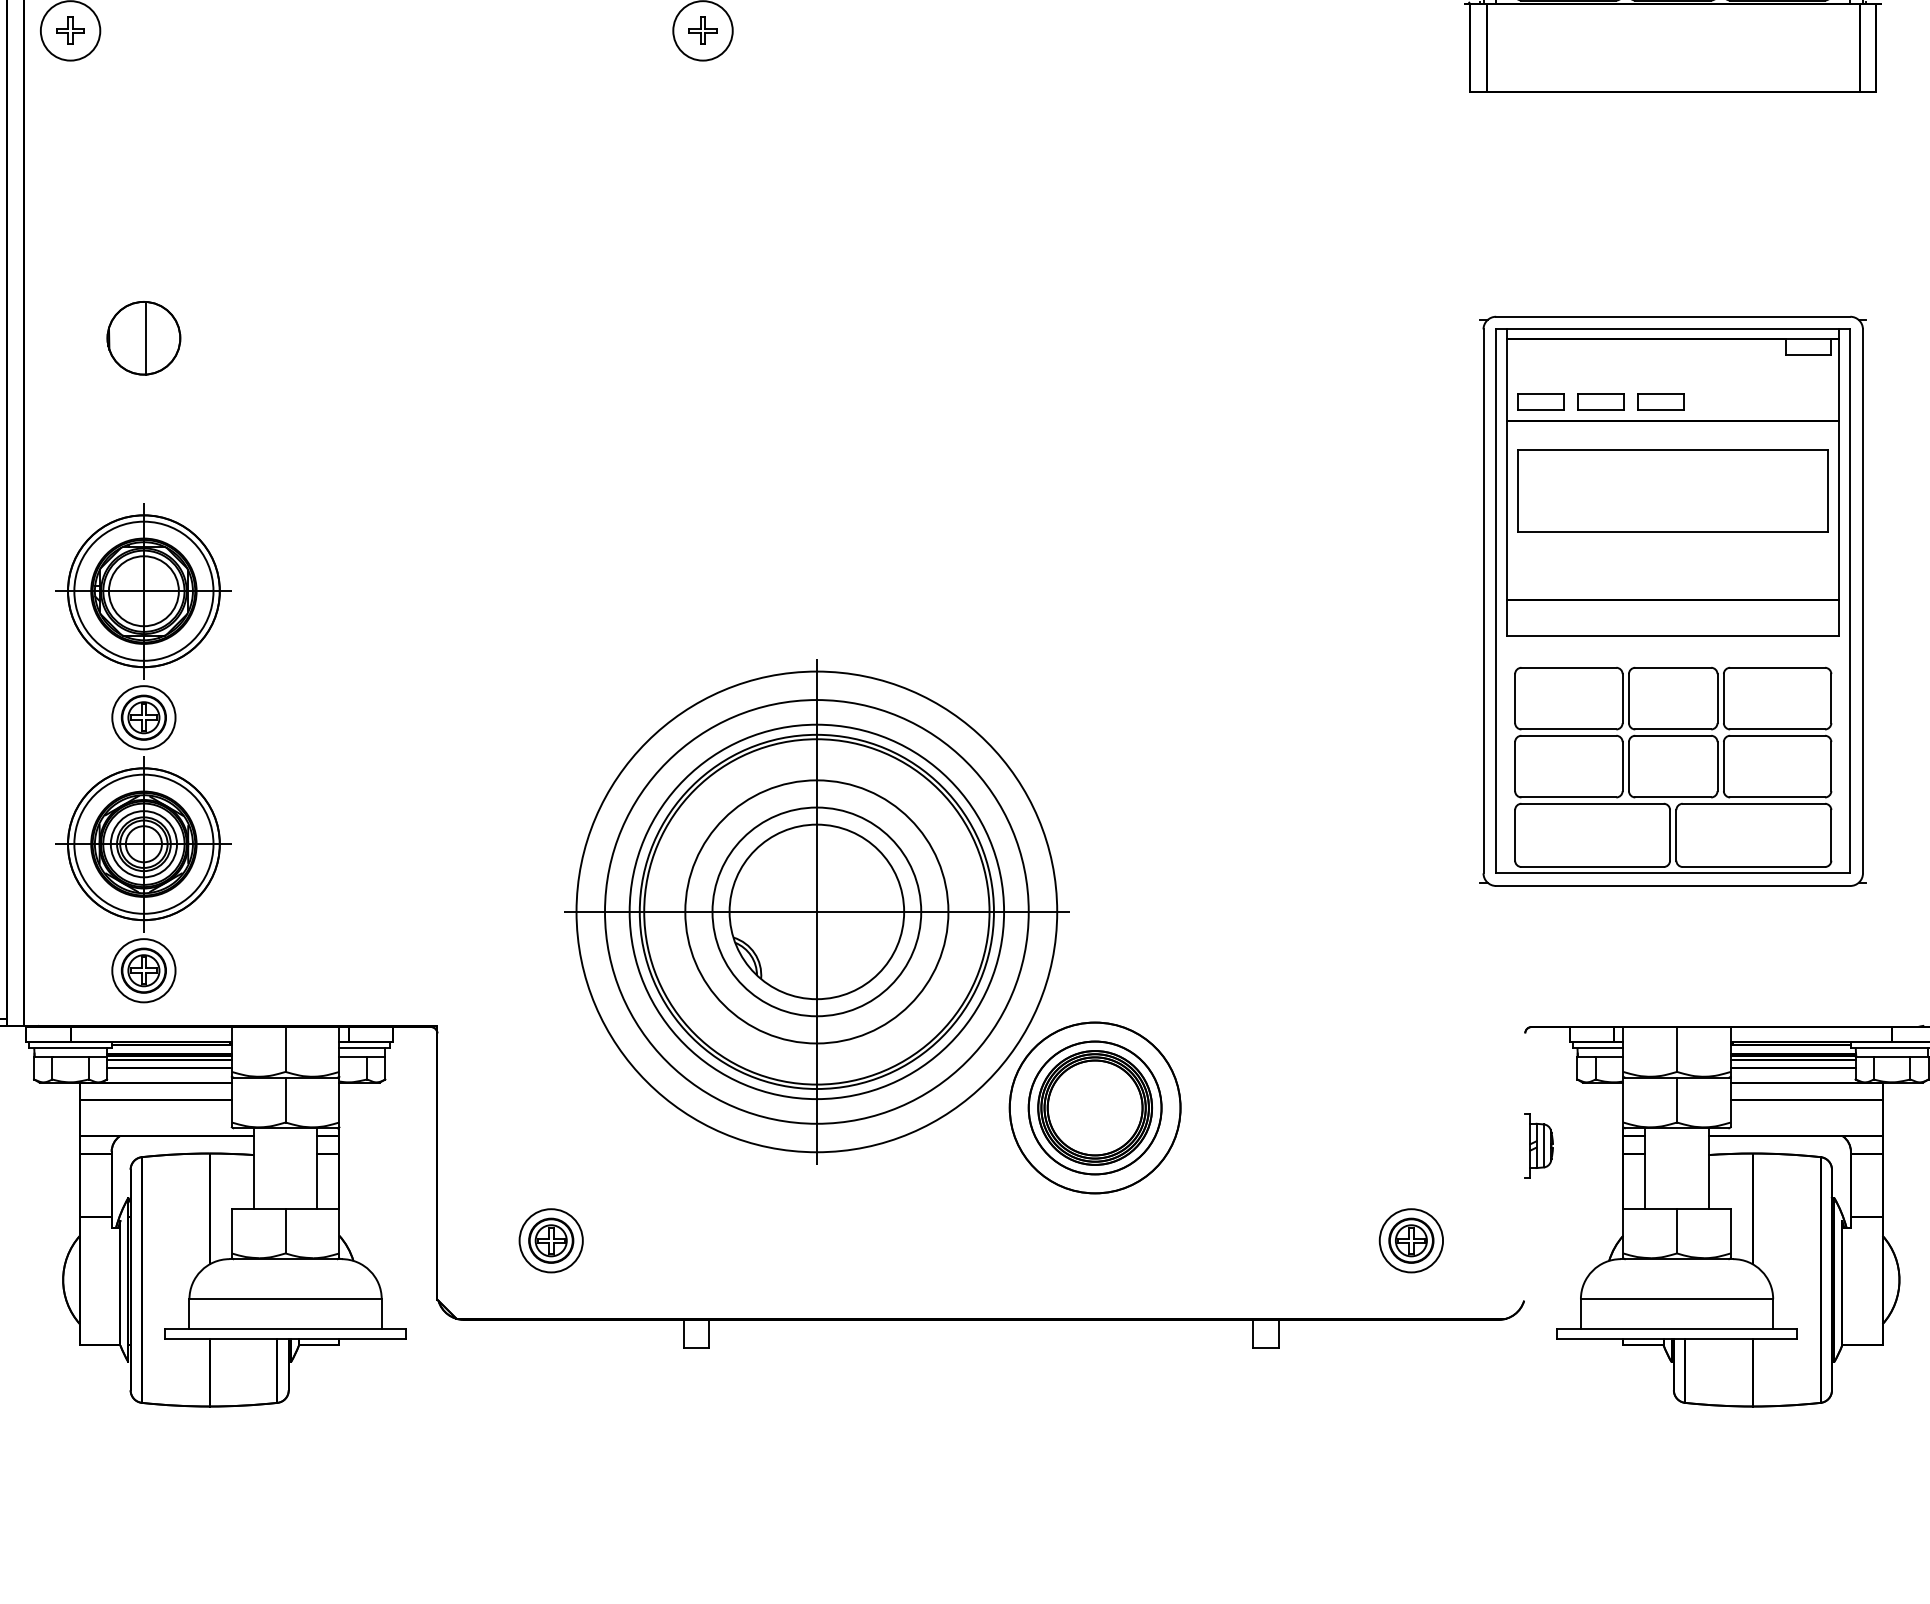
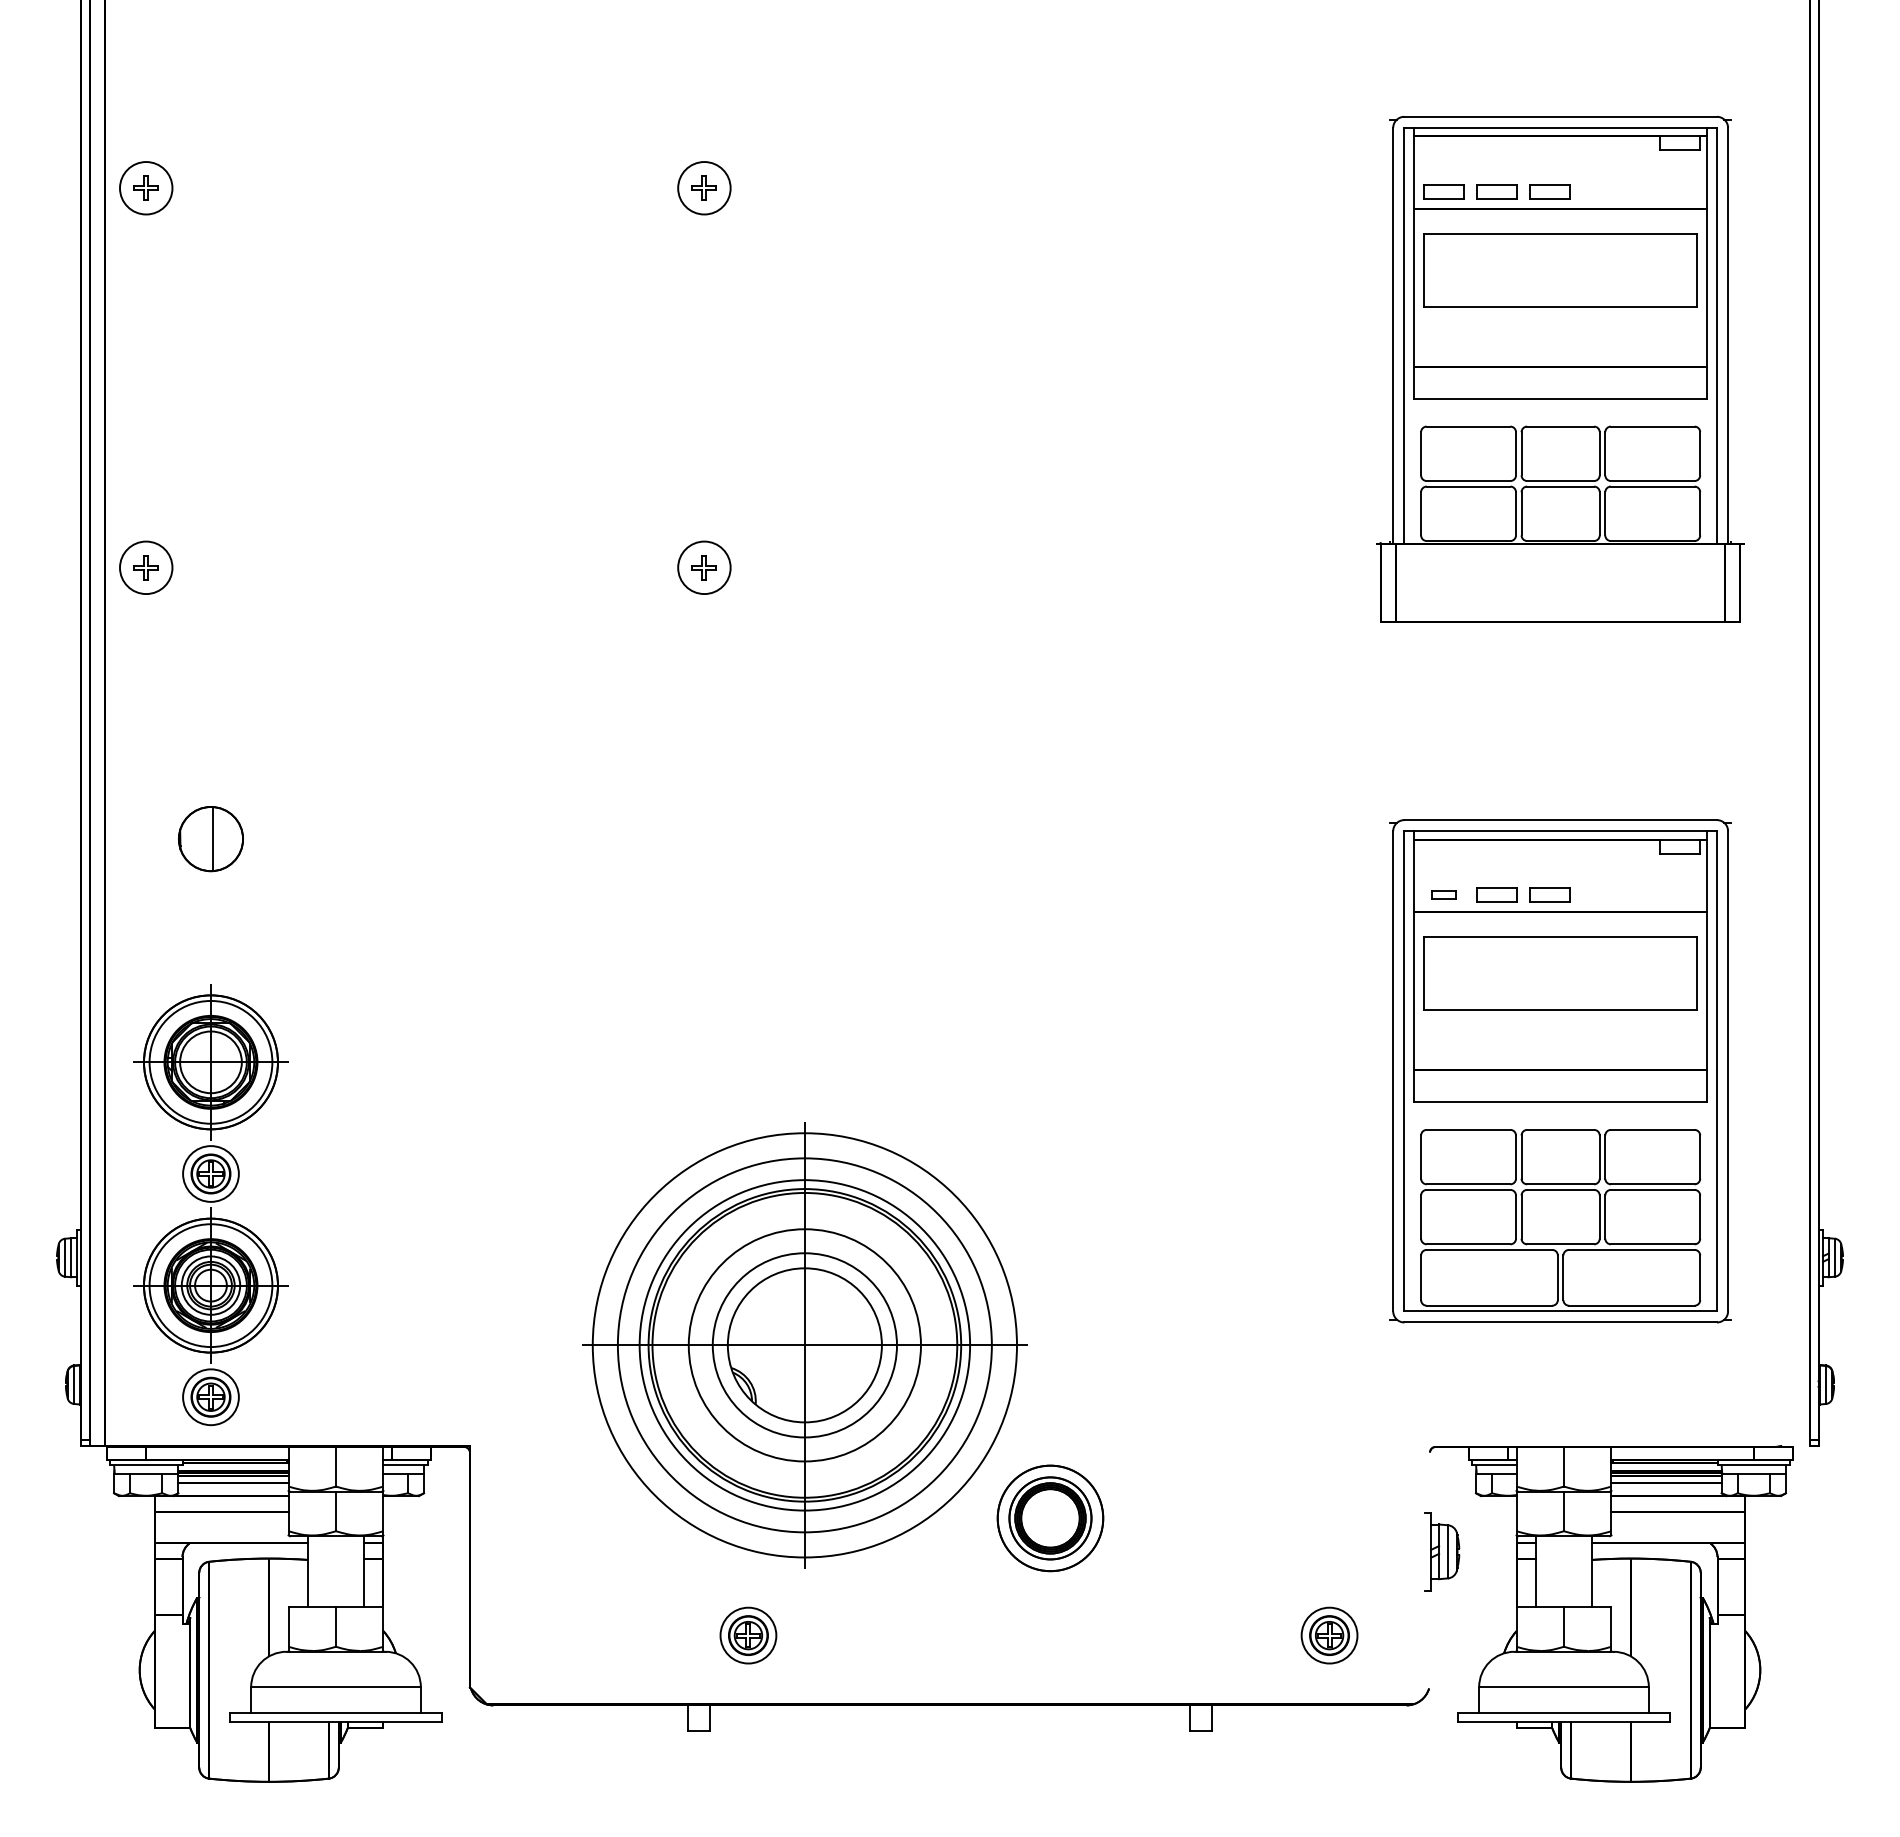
part: (1540, 401) -> (1443, 894), size x0.6
part: (1095, 1108) -> (1050, 1518), size x0.7
part: (1539, 1145) -> (1442, 1551), size x1.4
part: (551, 1240) -> (748, 1635), moved

